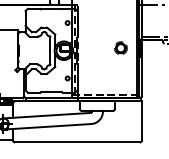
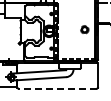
line: (77, 142) -> (57, 88), solid -> dashed

